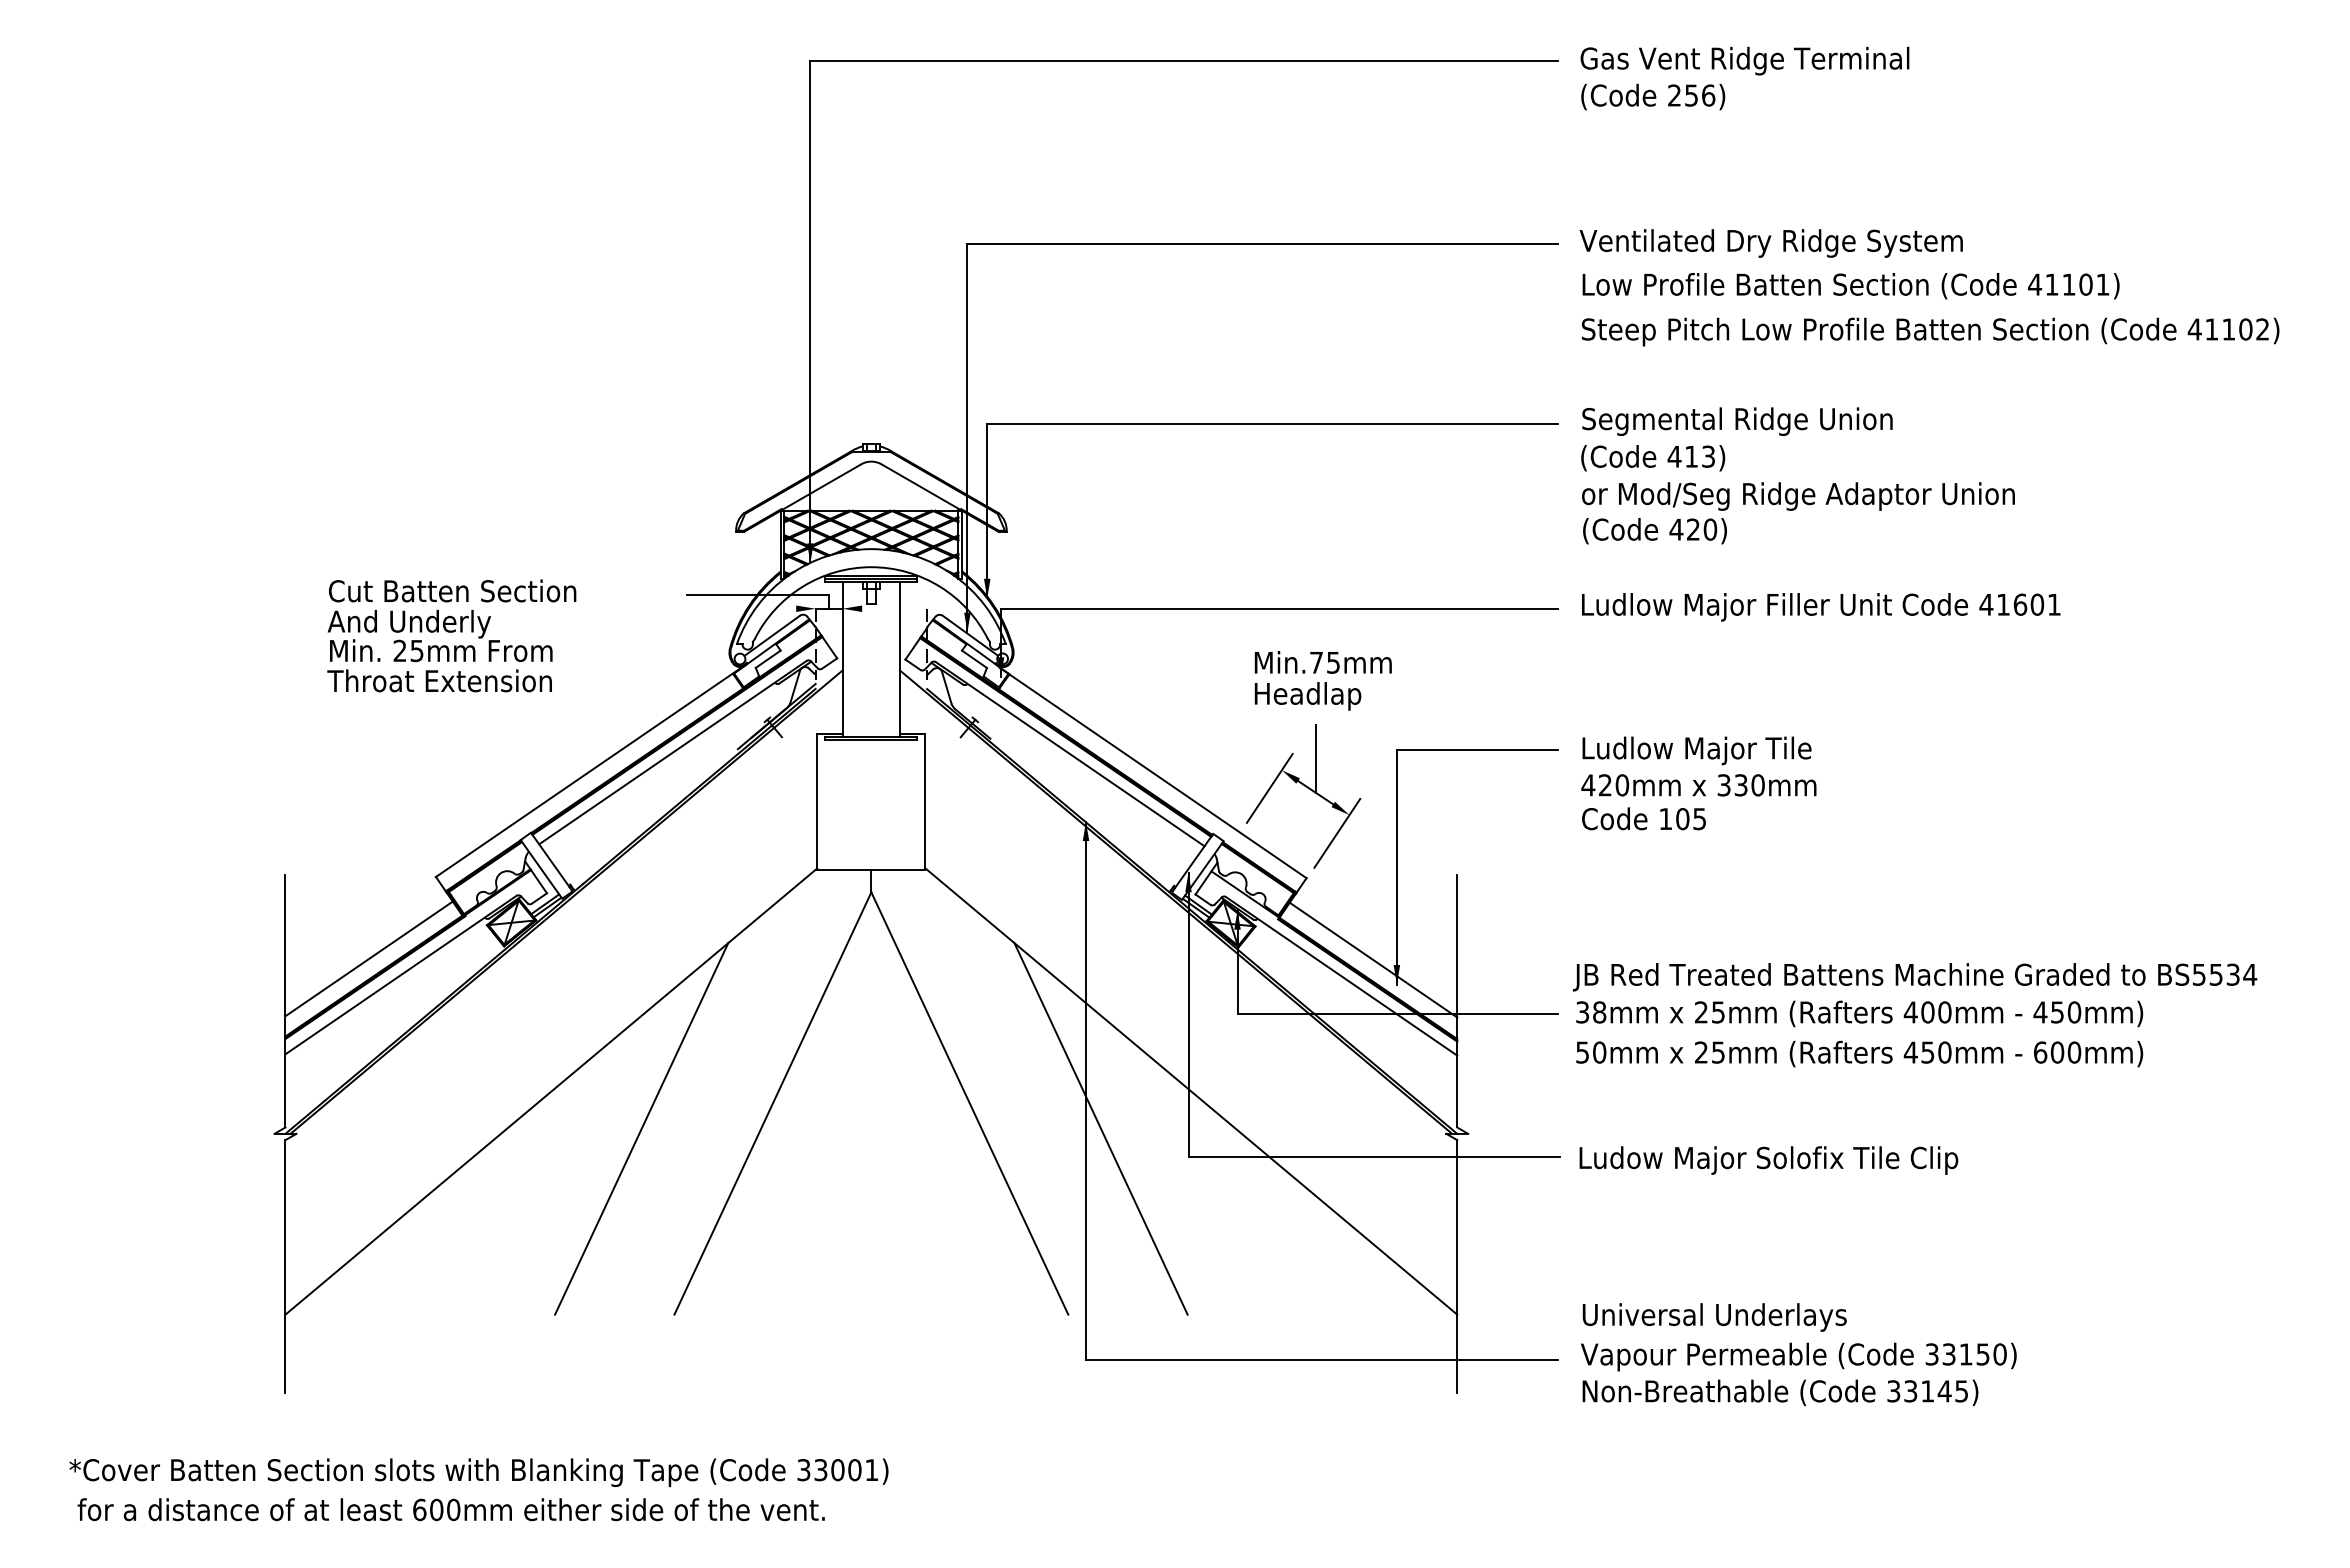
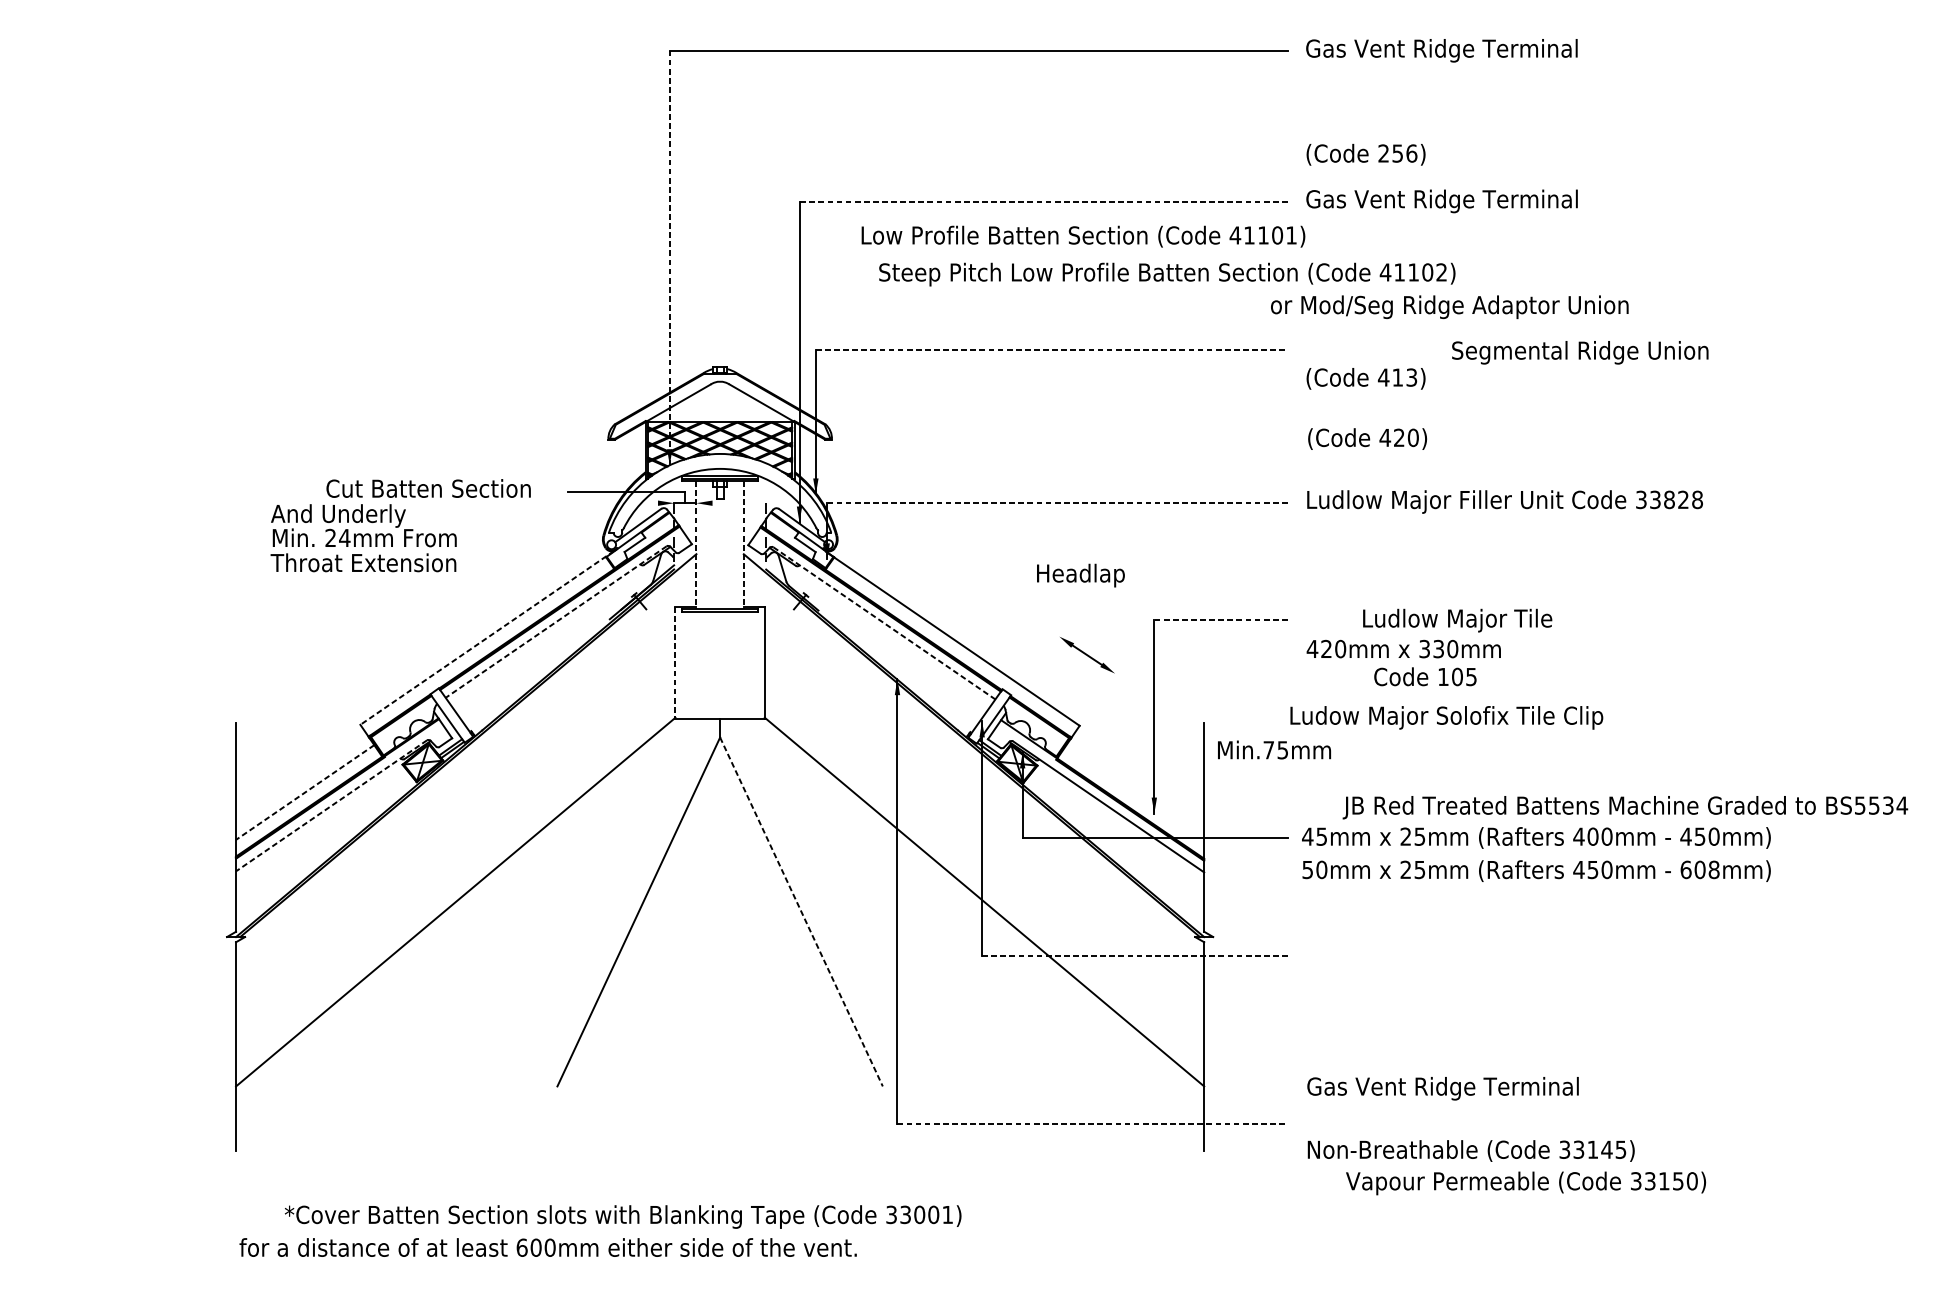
text: (1653, 96) -> (1366, 154), moved
text: (1770, 243) -> (1463, 201), Ventilated Dry Ridge System -> Gas Vent Ridge Terminal
line: (1262, 244) -> (1043, 202), solid -> dashed
text: (1850, 286) -> (1082, 236), moved
line: (810, 312) -> (669, 258), solid -> dashed
text: (1930, 331) -> (1167, 274), moved
text: (1737, 421) -> (1580, 352), moved
line: (1272, 423) -> (1051, 350), solid -> dashed
text: (1798, 496) -> (1449, 307), moved
text: (452, 590) -> (428, 488), moved
text: (2020, 604) -> (1669, 499), 41601 -> 33828
line: (1279, 608) -> (1057, 503), solid -> dashed
text: (417, 651) -> (345, 538), 25mm -> 24mm
line: (842, 660) -> (696, 545), solid -> dashed
line: (900, 660) -> (744, 545), solid -> dashed
text: (1322, 662) -> (1273, 750), moved
line: (1477, 749) -> (1220, 619), solid -> dashed
text: (1696, 750) -> (1457, 620), moved
line: (672, 752) -> (555, 621), solid -> dashed
line: (1070, 754) -> (884, 623), solid -> dashed
line: (1315, 758) -> (1087, 626), removed
line: (589, 772) -> (487, 638), solid -> dashed
line: (1269, 787) -> (1049, 650), removed
line: (817, 801) -> (675, 662), solid -> dashed
text: (1643, 818) -> (1424, 676), moved
line: (1337, 832) -> (1105, 688), removed
line: (368, 959) -> (304, 792), solid -> dashed
line: (1373, 959) -> (1135, 792), removed
line: (400, 975) -> (331, 806), solid -> dashed
text: (1915, 977) -> (1625, 807), moved
text: (1590, 1012) -> (1314, 836), 38mm -> 45mm
text: (2074, 1052) -> (1714, 869), 600mm) -> 608mm)
line: (969, 1103) -> (801, 911), solid -> dashed
line: (641, 1128) -> (530, 932), removed
line: (1100, 1128) -> (909, 932), removed
line: (1374, 1157) -> (1135, 956), solid -> dashed
text: (1768, 1160) -> (1446, 717), moved
text: (1746, 1317) -> (1443, 1088), Universal Underlays -> Gas Vent Ridge Terminal
text: (1798, 1356) -> (1525, 1182), moved
line: (1322, 1360) -> (1092, 1124), solid -> dashed
text: (478, 1472) -> (622, 1216), moved
text: (450, 1509) -> (547, 1247), moved

